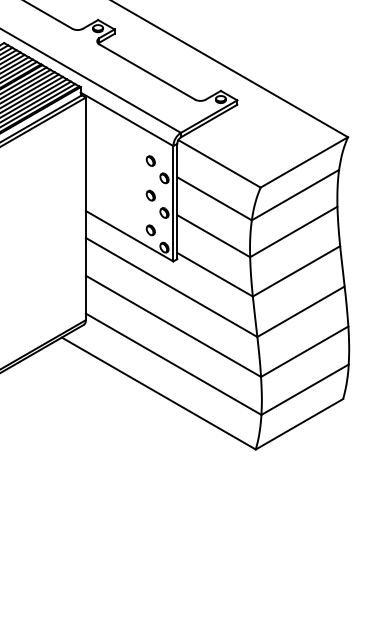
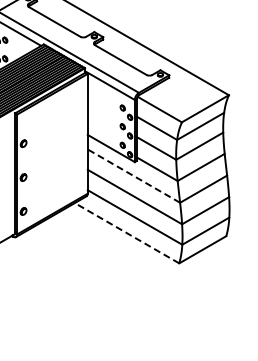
line: (170, 286) -> (133, 175), solid -> dashed
line: (157, 392) -> (126, 232), solid -> dashed

